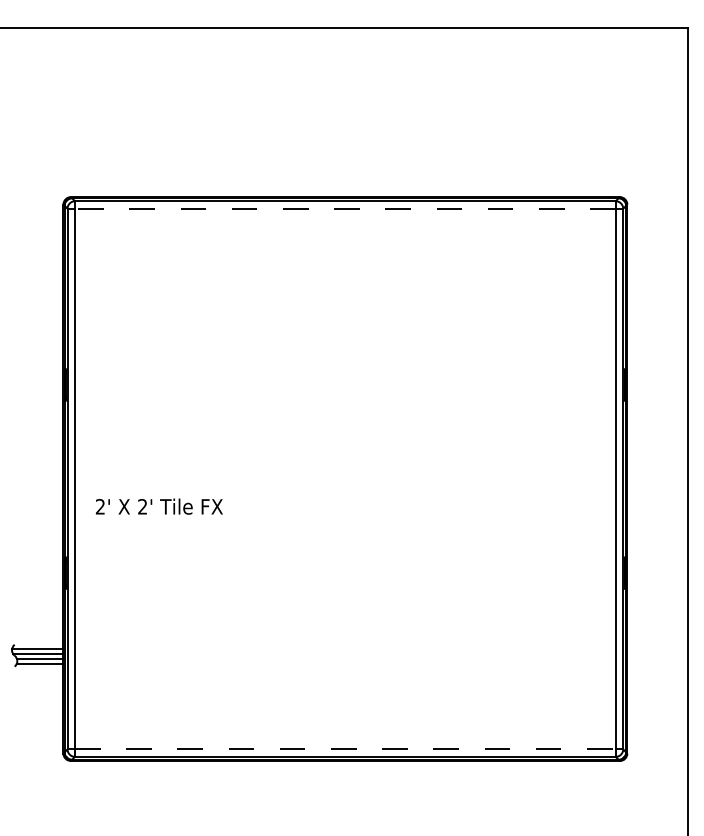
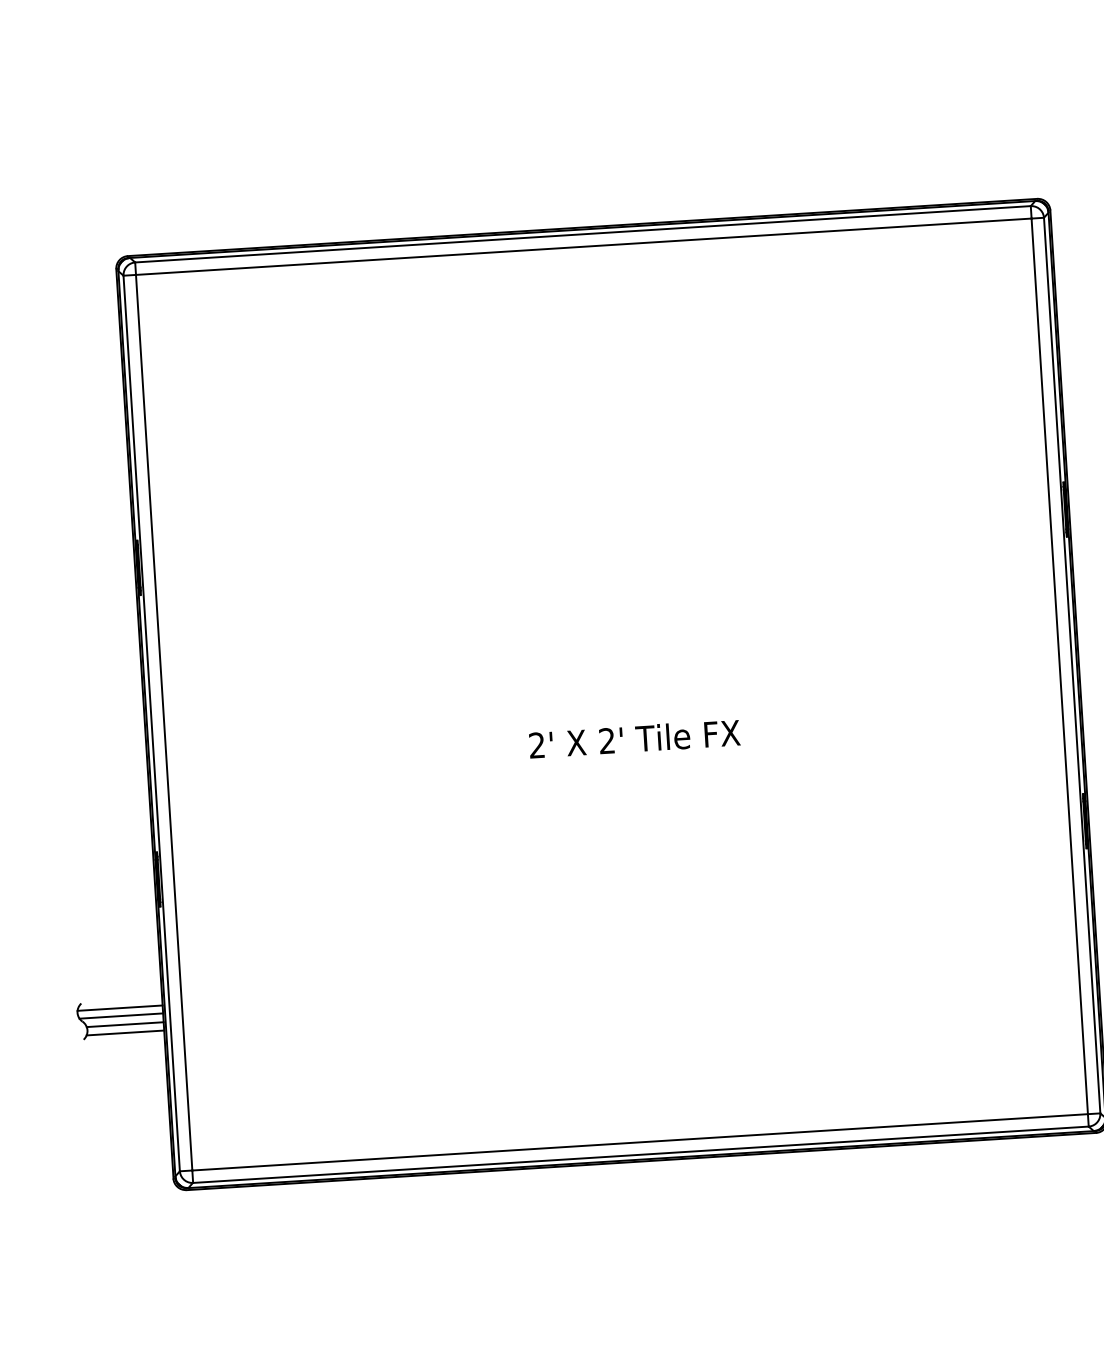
line: (344, 208) -> (582, 246), dashed -> solid
text: (159, 506) -> (634, 738), moved
line: (345, 749) -> (640, 1142), dashed -> solid

